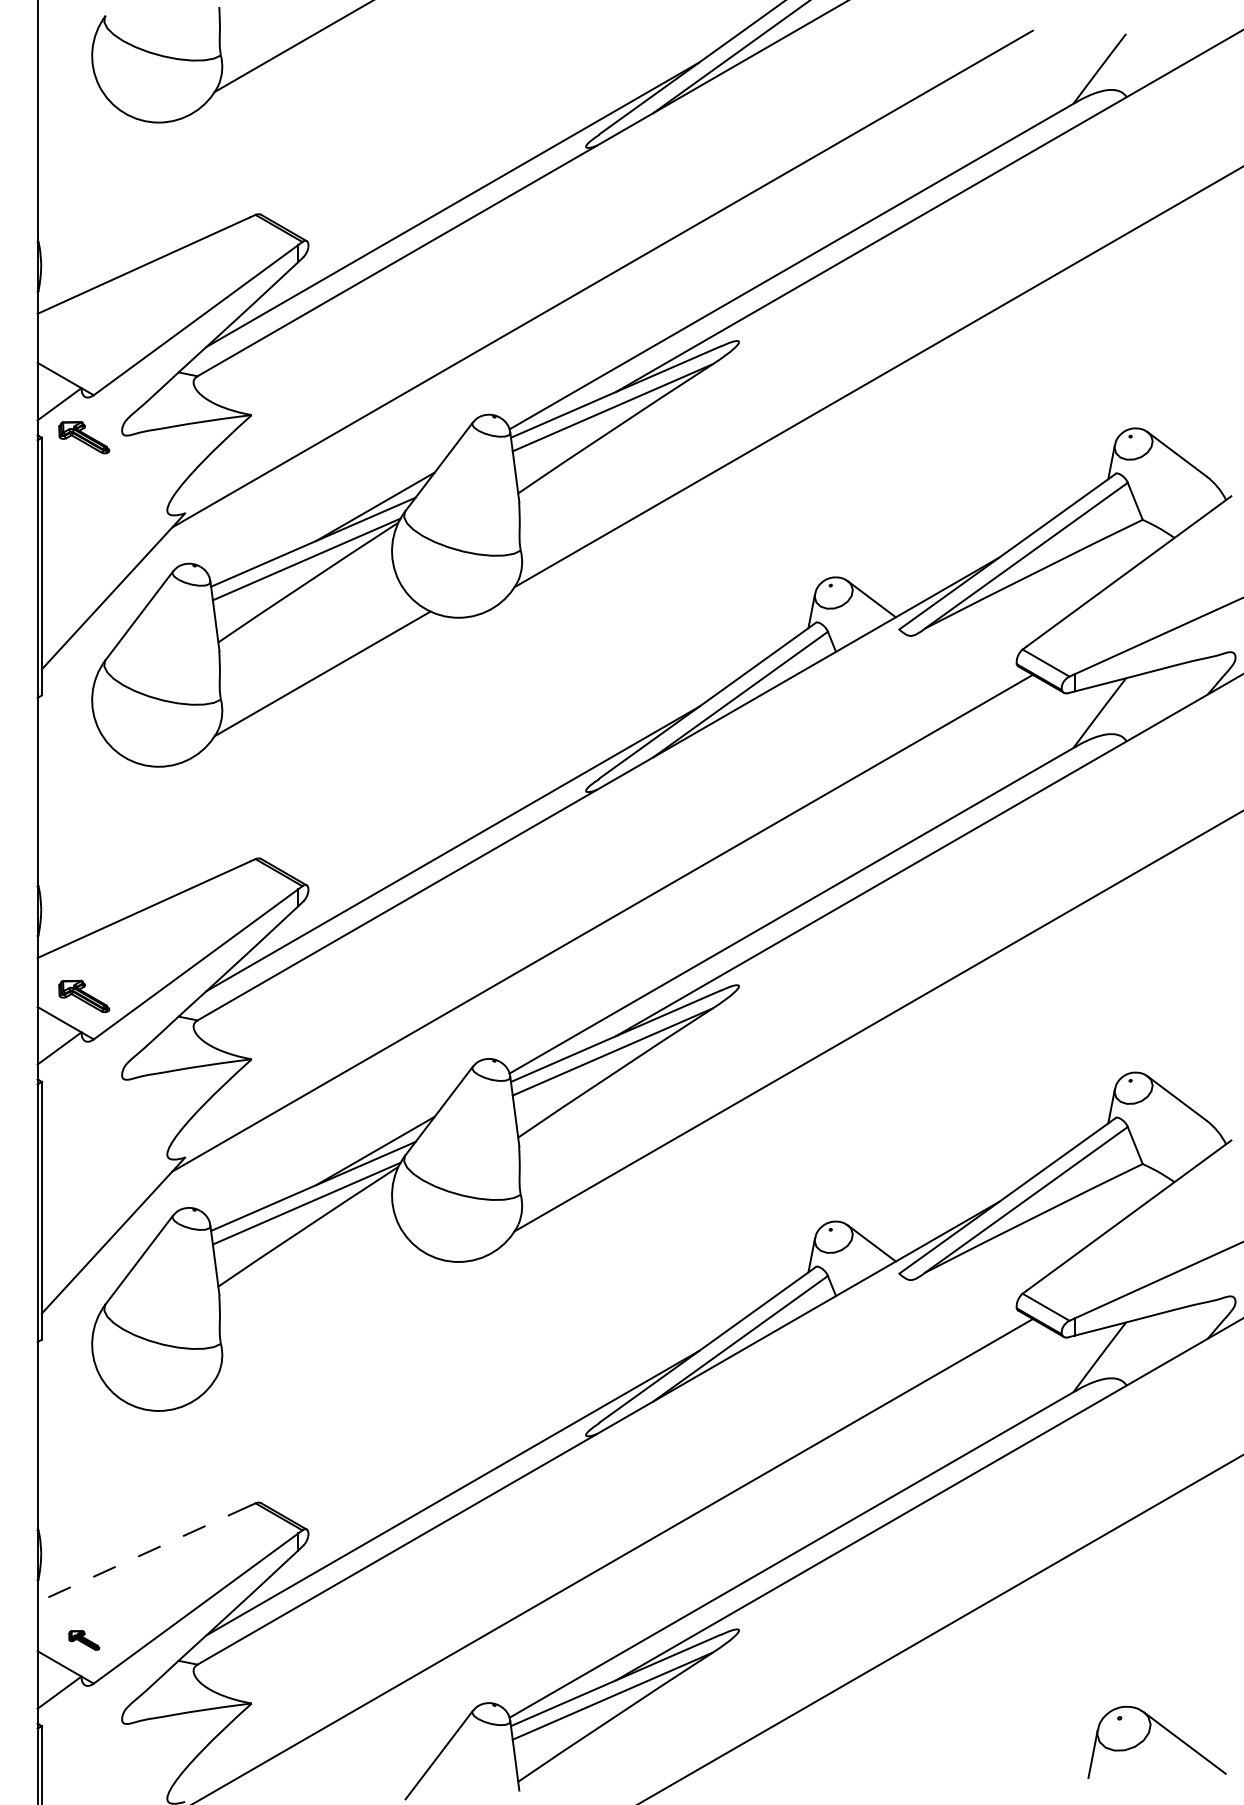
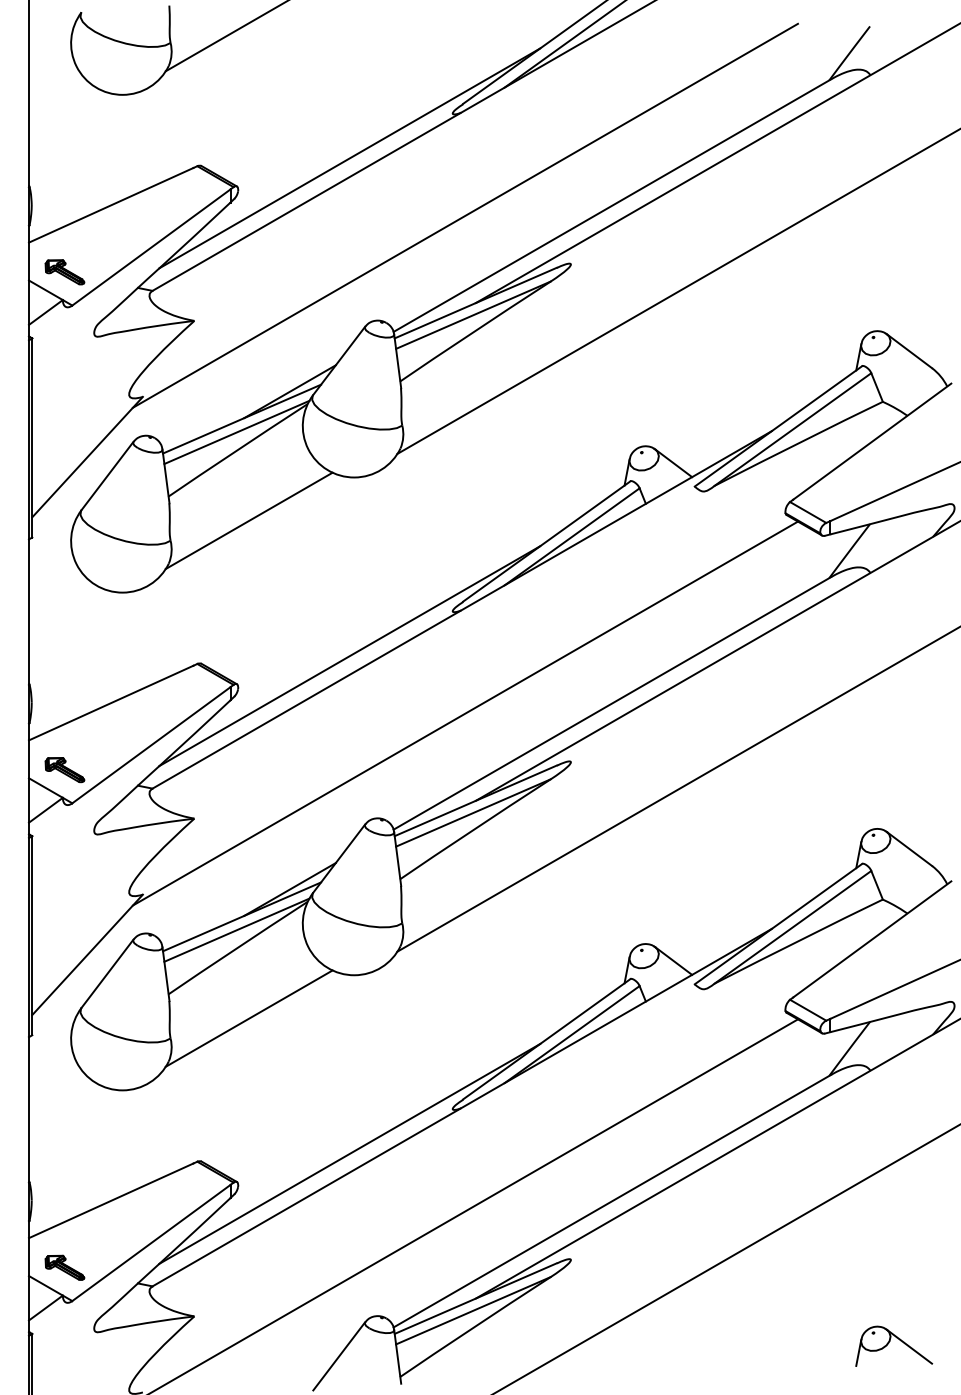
part: (83, 437) -> (64, 272), moved
line: (321, 1317) -> (248, 1018), added
line: (143, 1554) -> (110, 1201), dashed -> solid
part: (83, 1640) -> (64, 1267), size x1.67
part: (1157, 1741) -> (894, 1345), size x0.71

